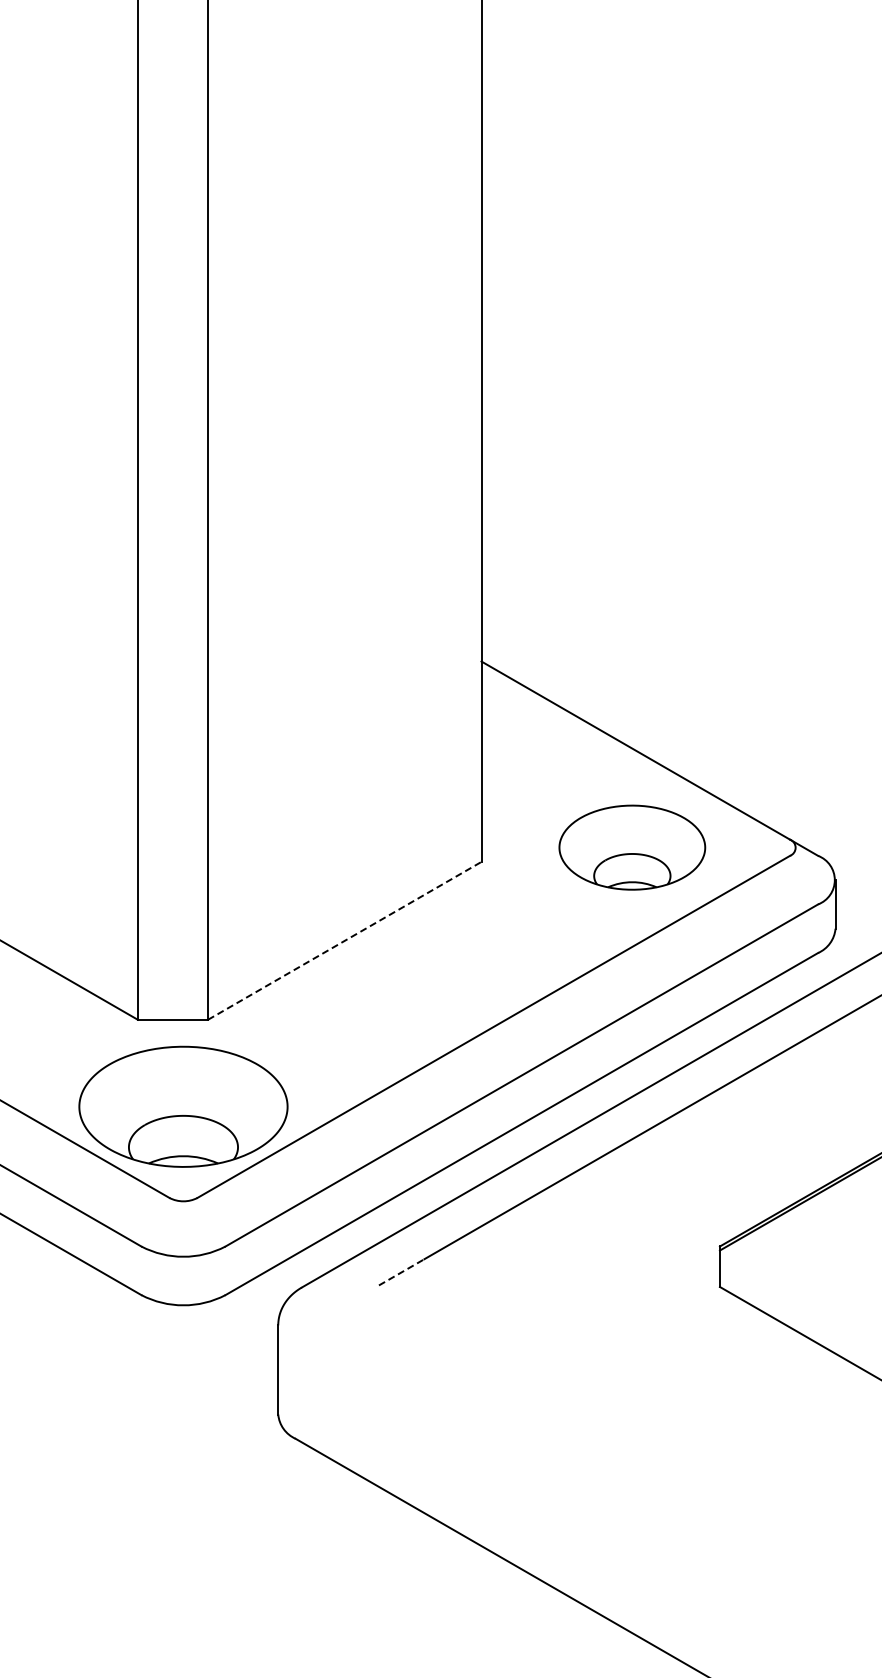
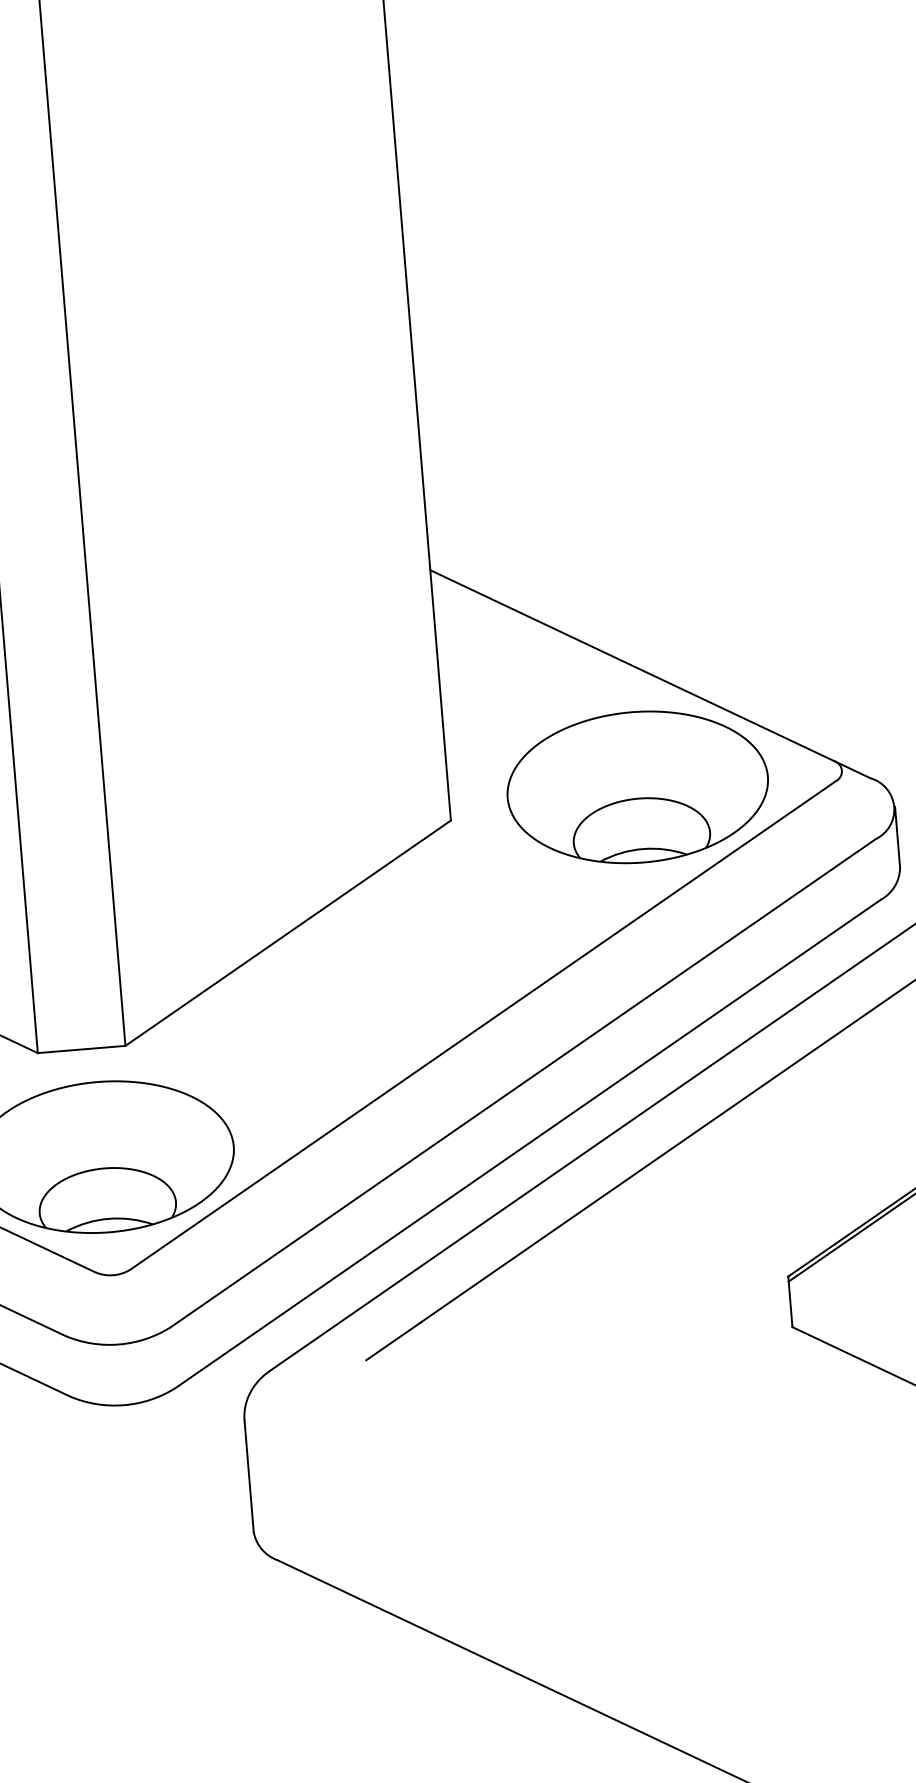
part: (632, 847) -> (638, 787), size x1.43
line: (344, 940) -> (287, 932), dashed -> solid
line: (402, 1272) -> (394, 1341), dashed -> solid

